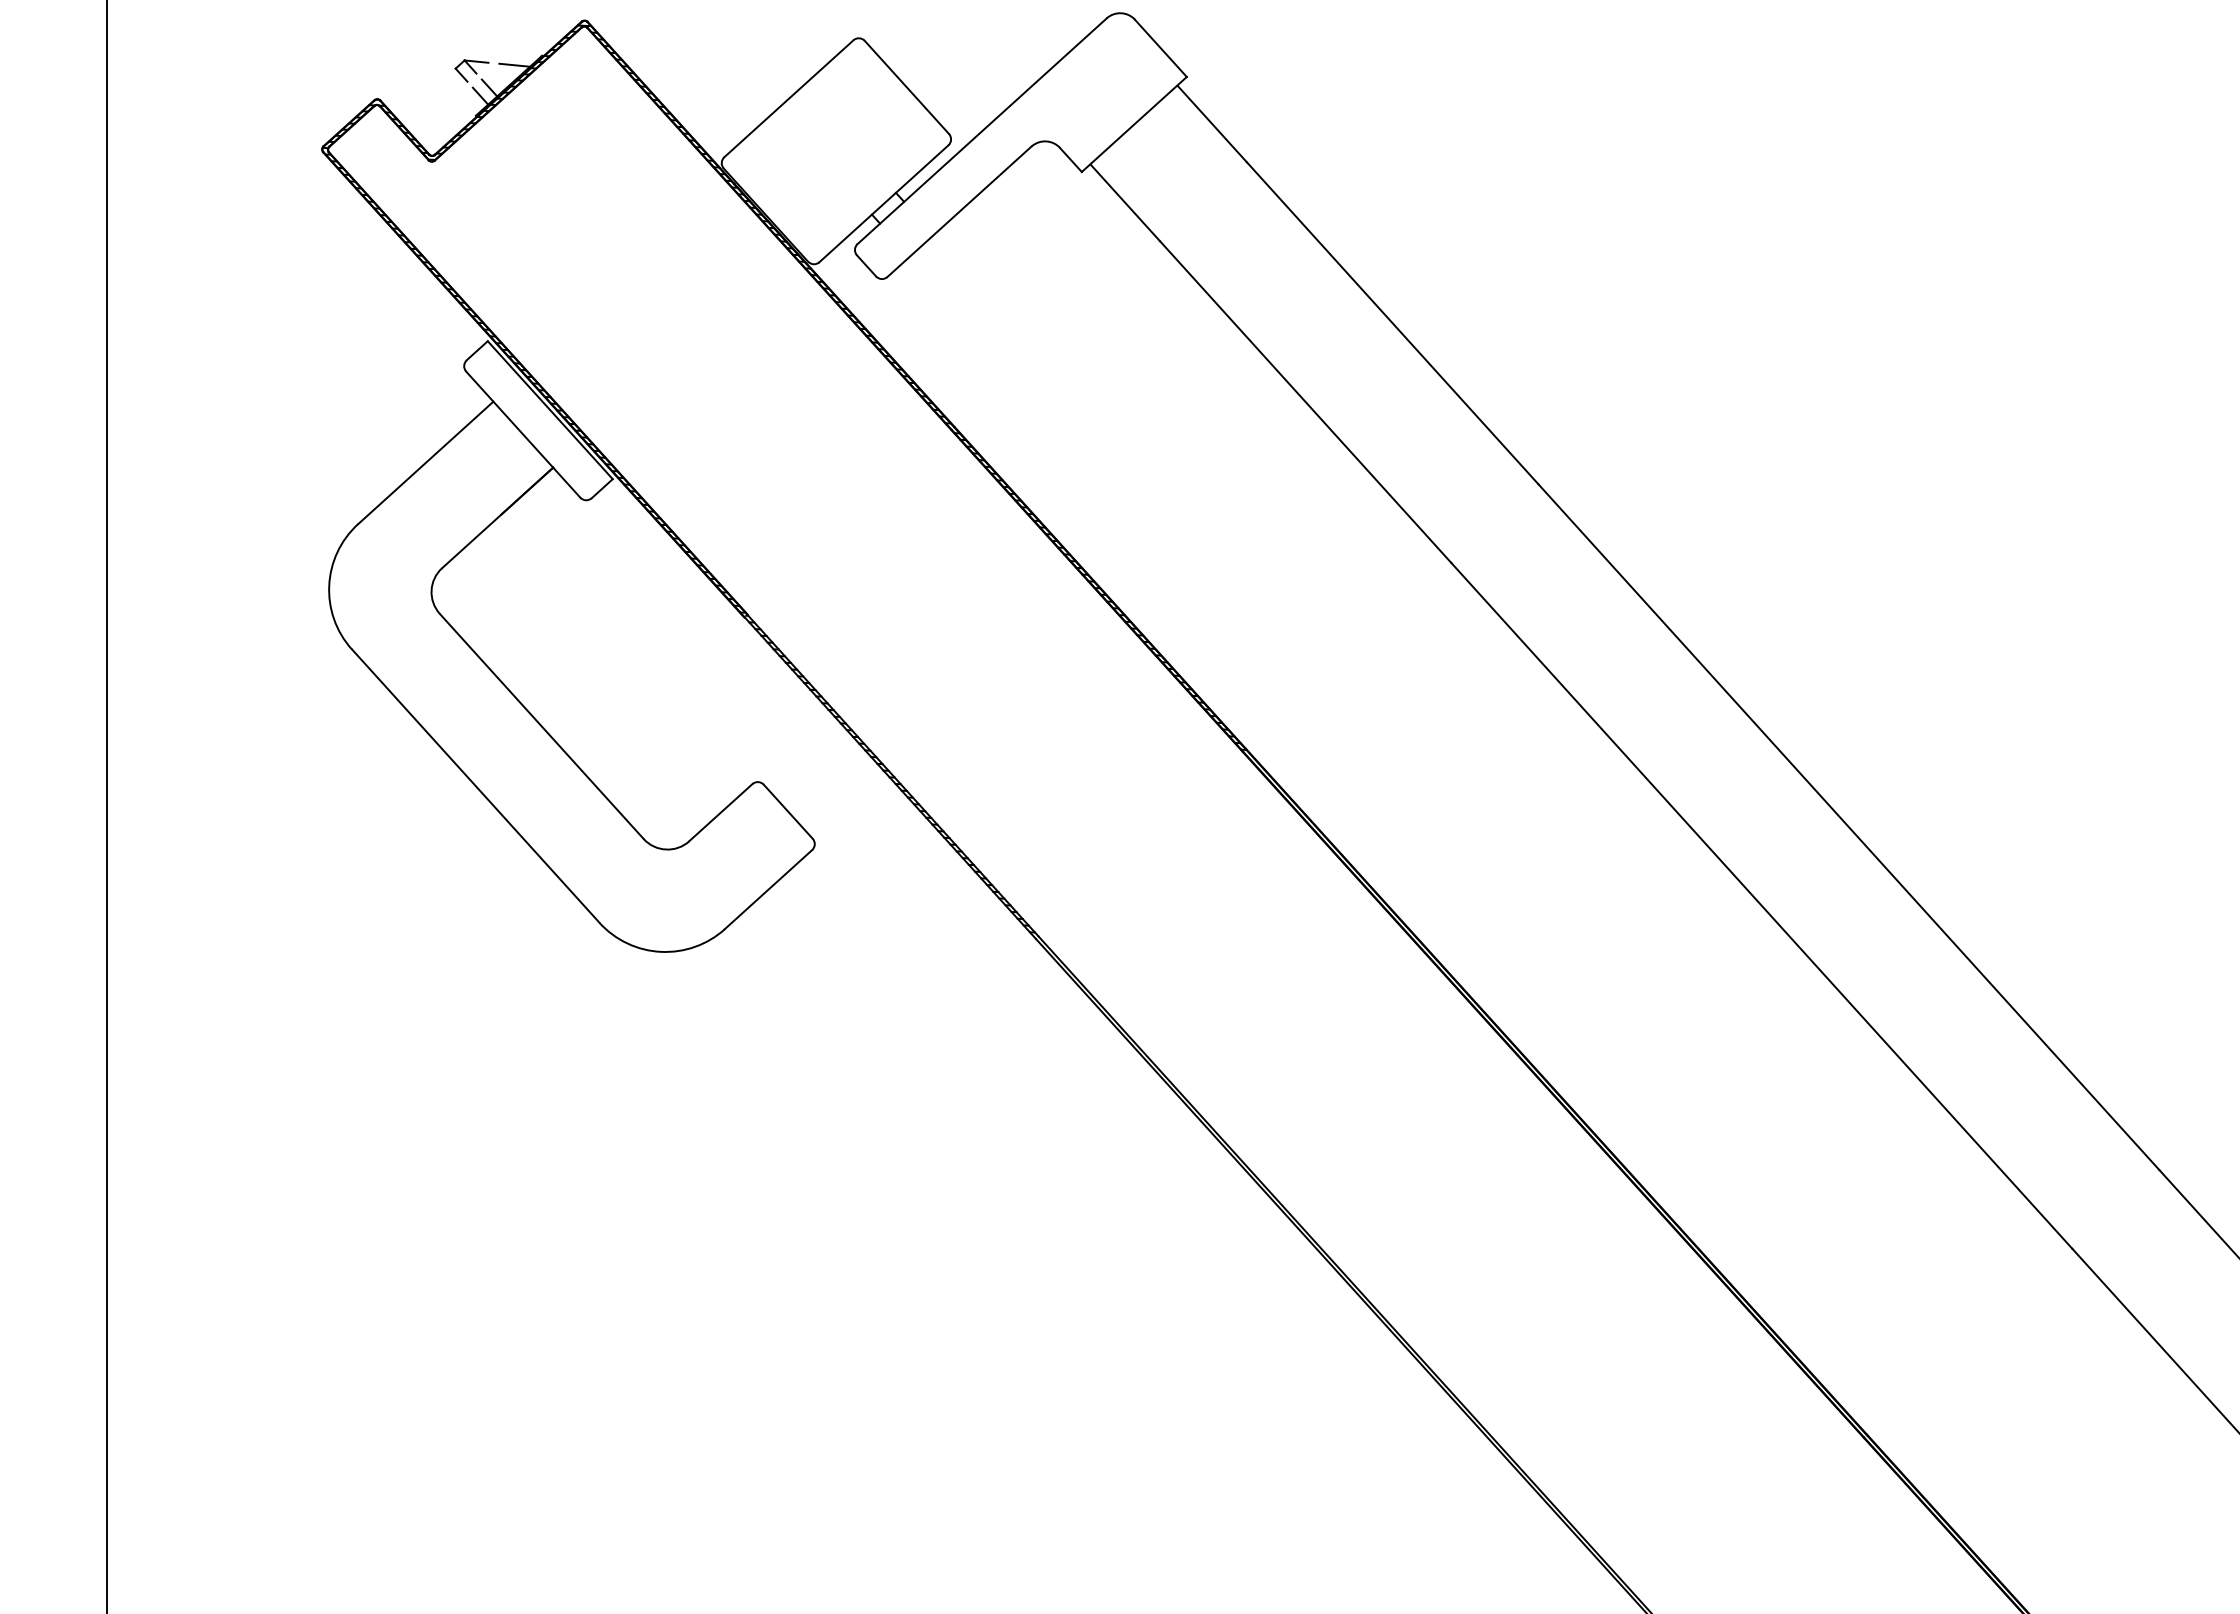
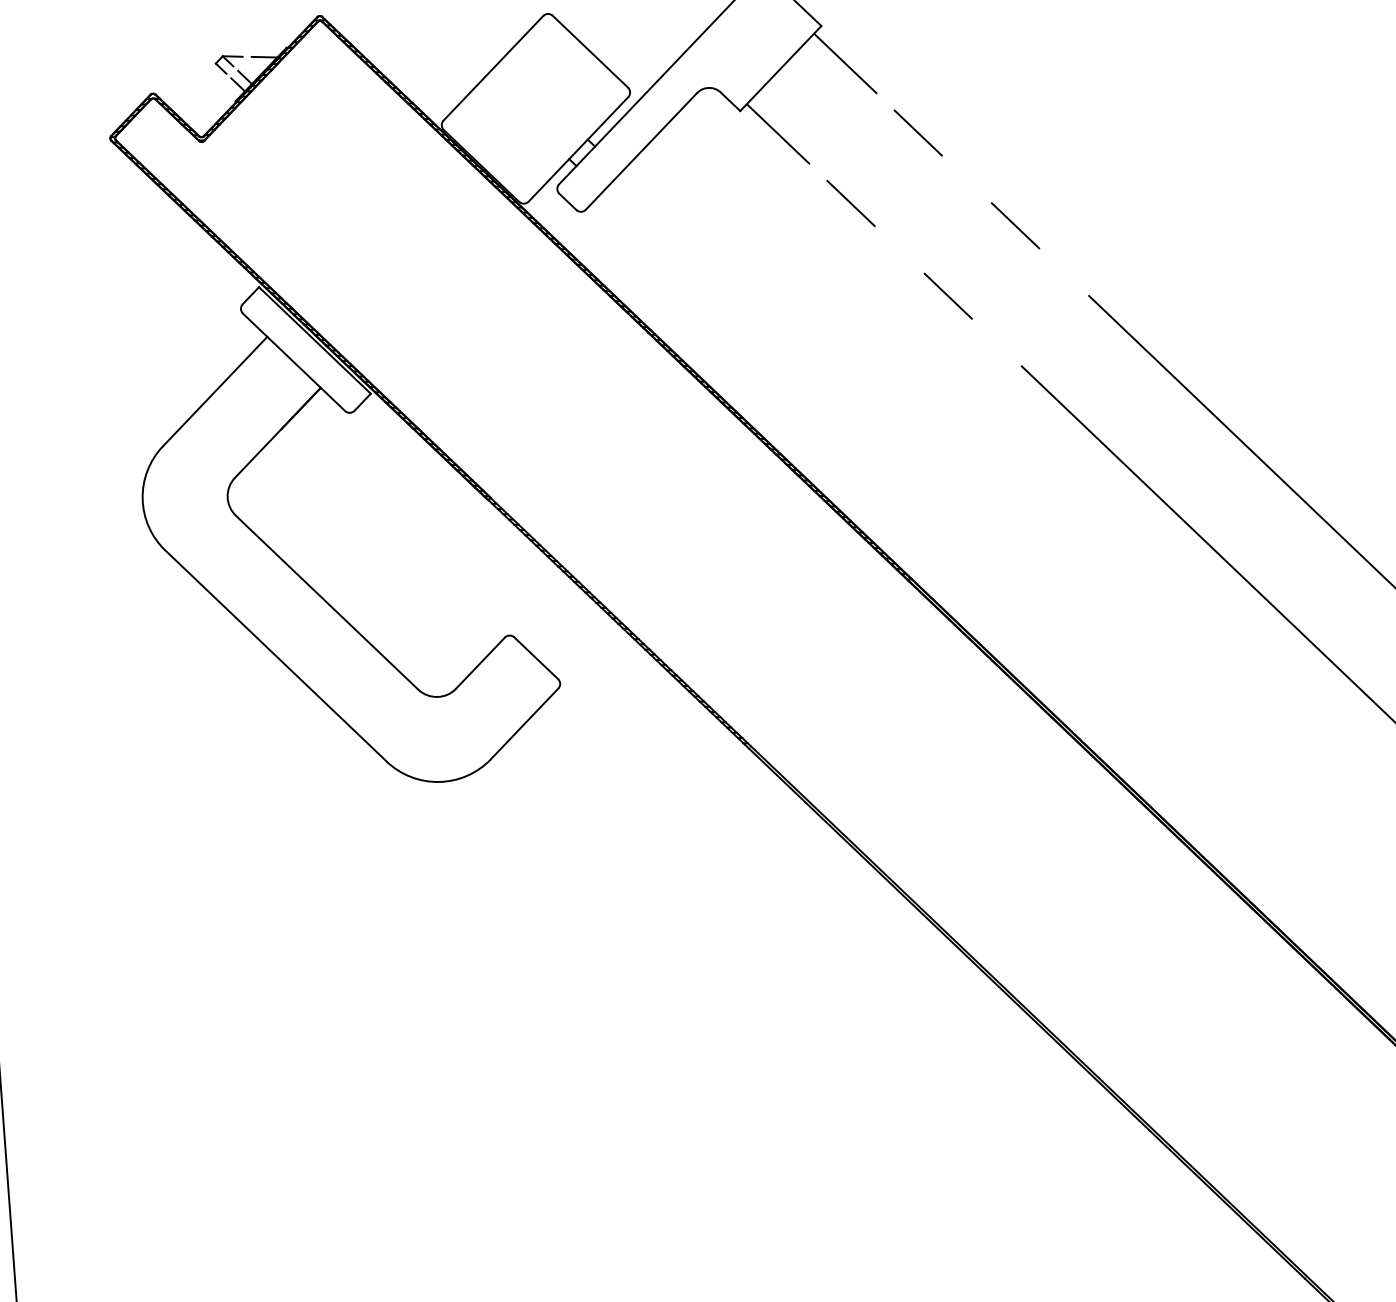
line: (1392, 322) -> (1006, 216), solid -> dashed
line: (1305, 401) -> (939, 287), solid -> dashed

